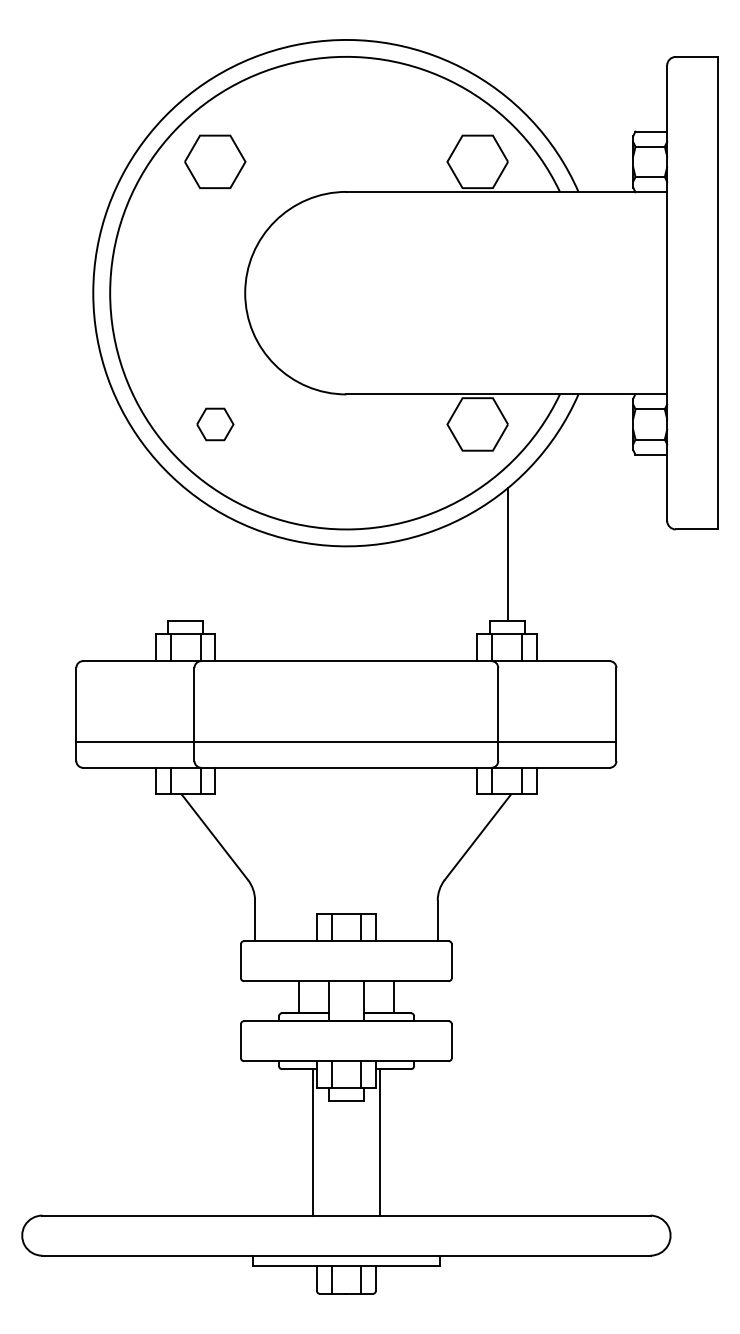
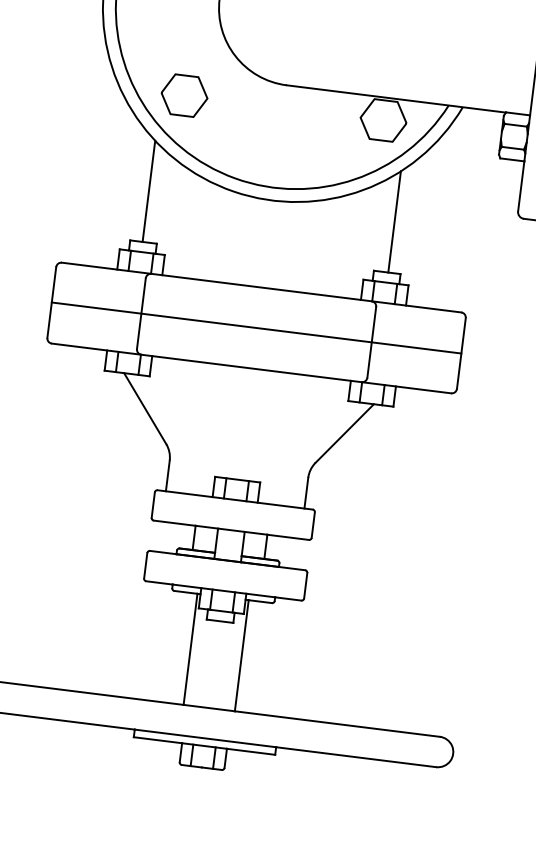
part: (215, 424) -> (184, 95), size x1.67
line: (184, 554) -> (148, 191), added
line: (346, 742) -> (256, 328), moved

